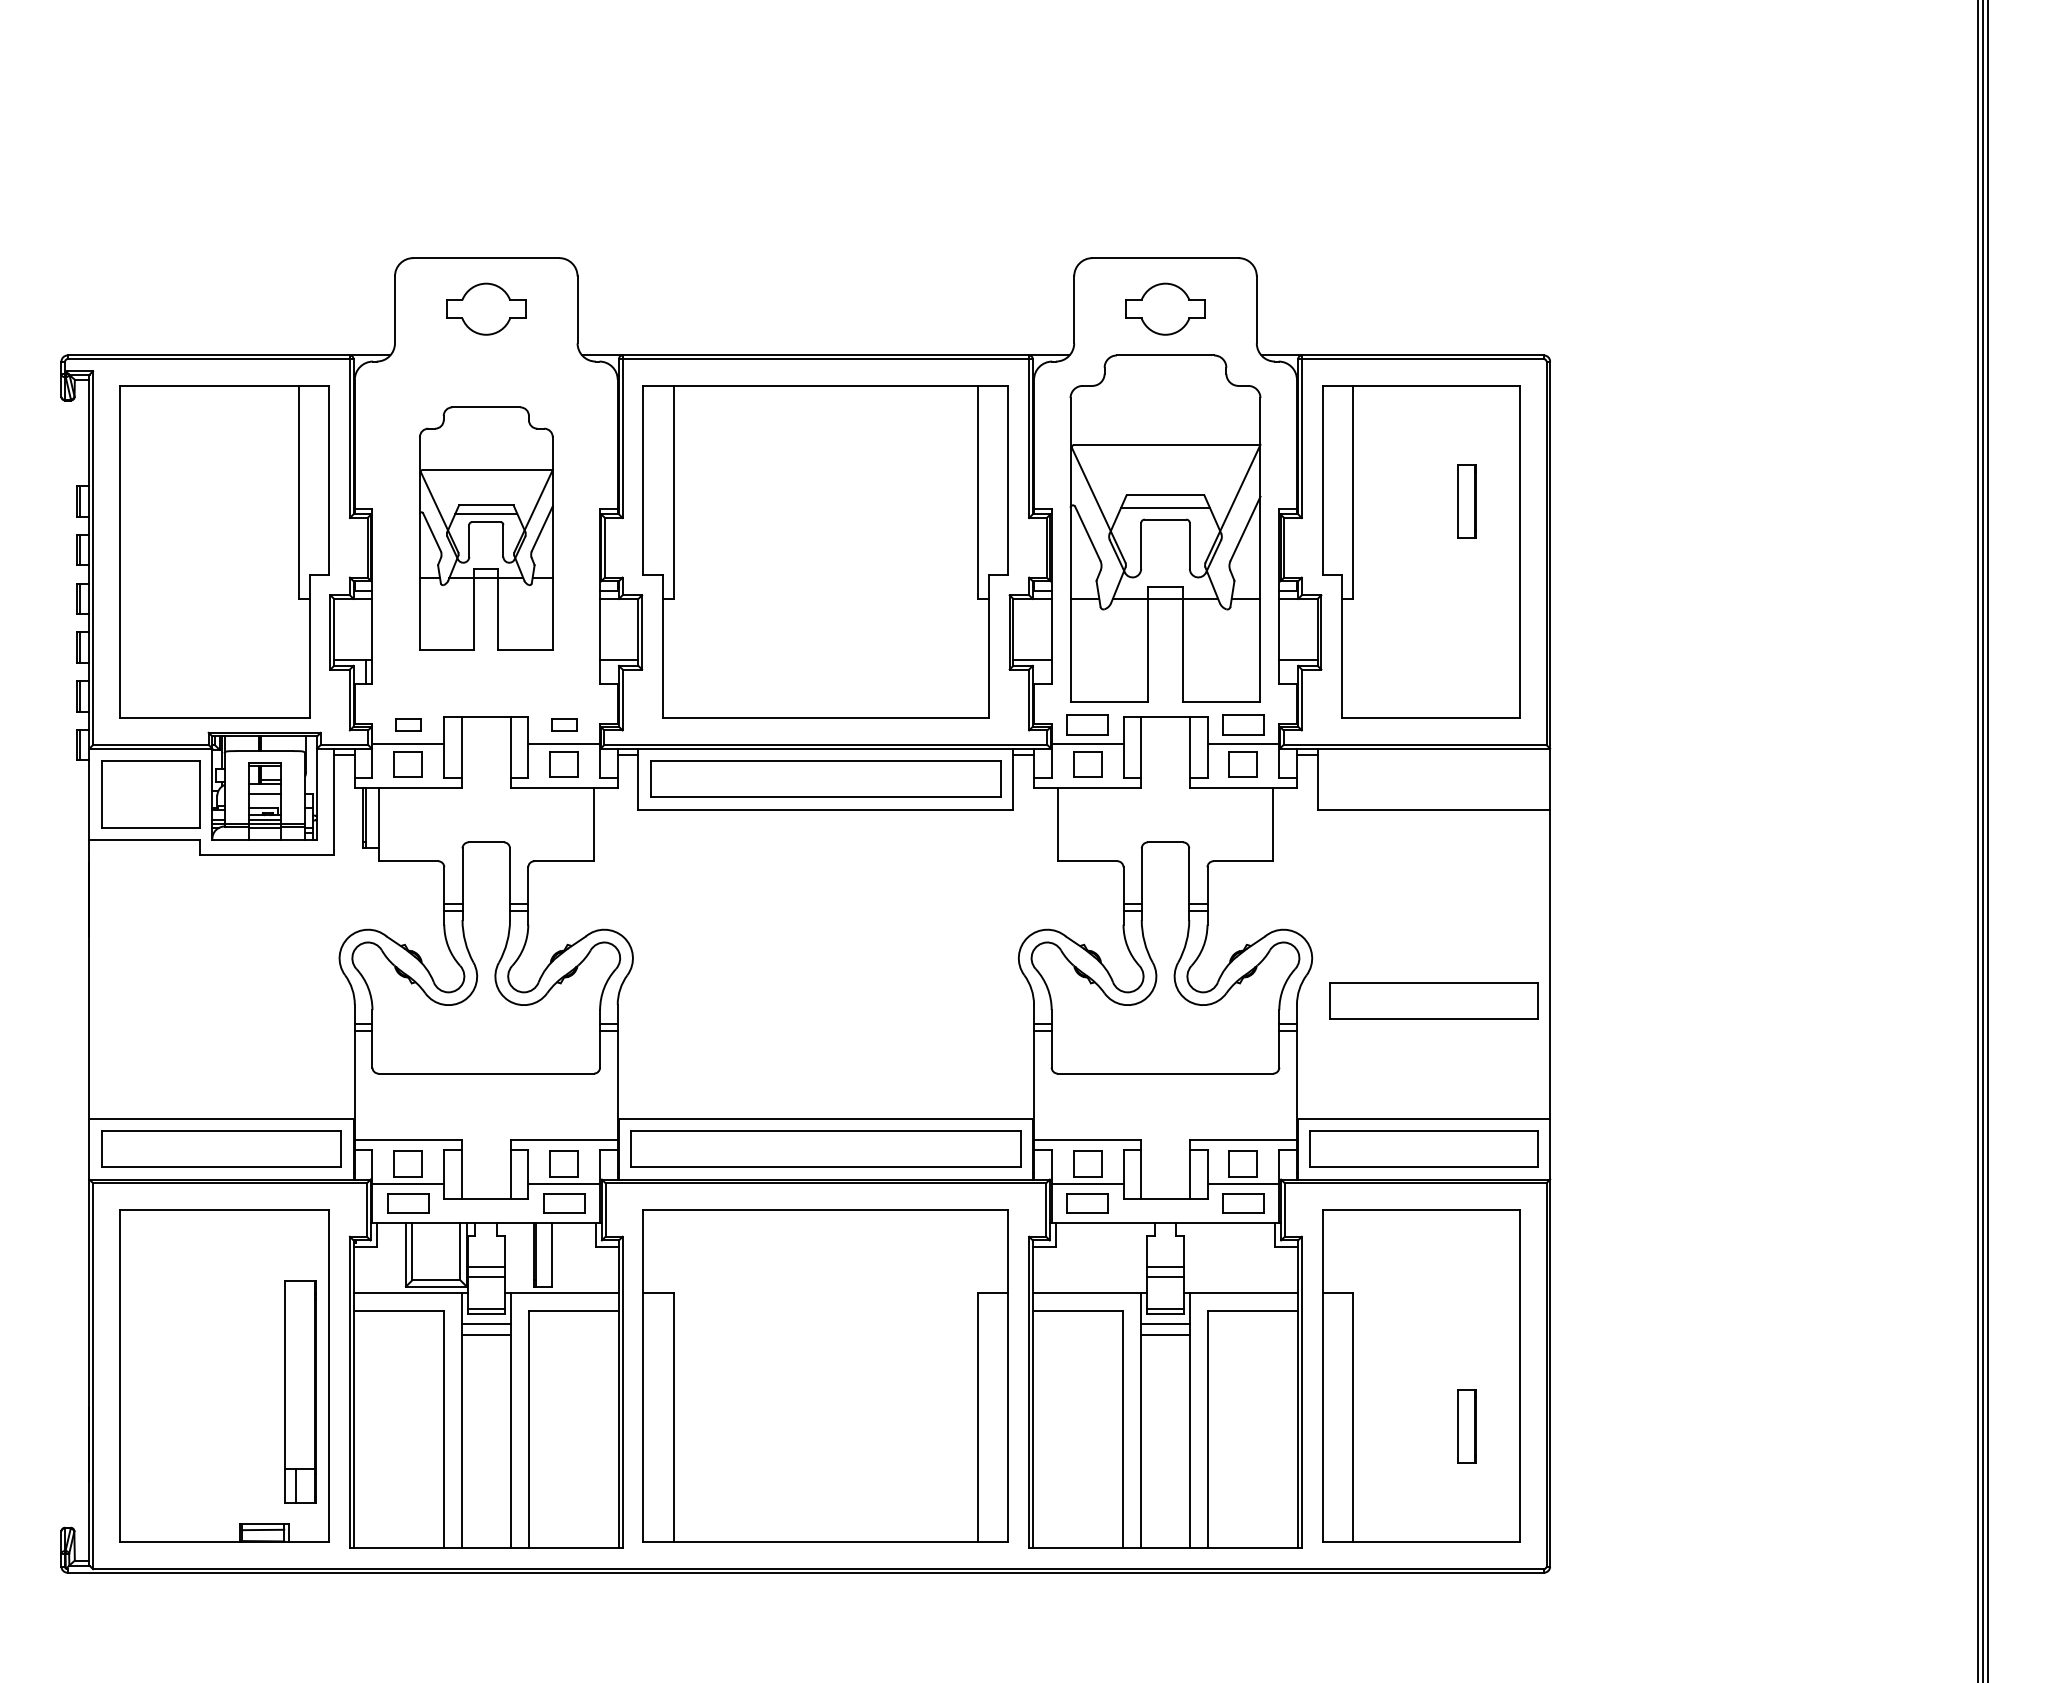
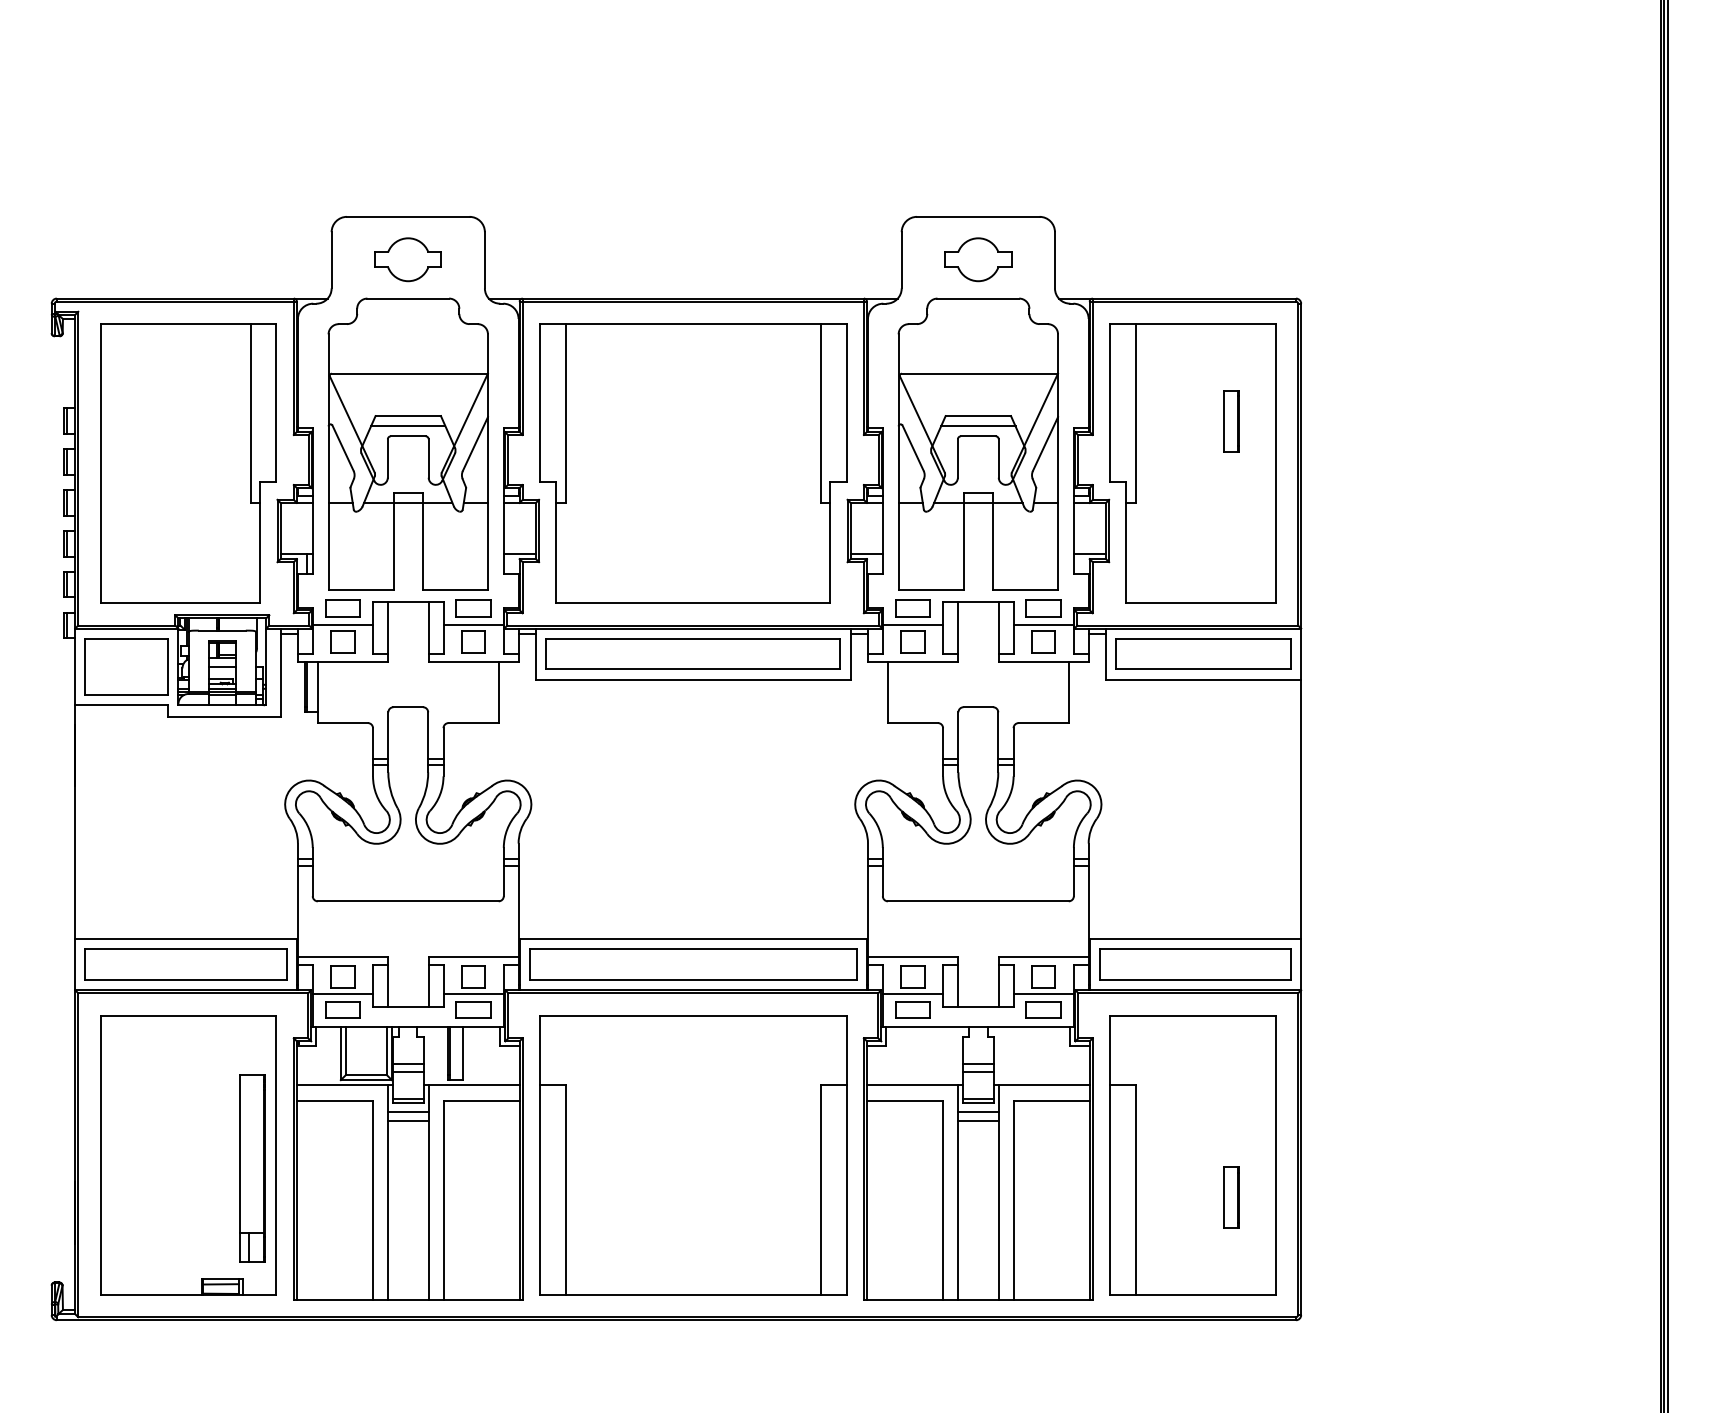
part: (486, 528) -> (408, 443), size x1.43
part: (408, 724) -> (342, 608), size x1.67
part: (564, 724) -> (473, 608), size x1.67
part: (1433, 1000) -> (1203, 653), moved

